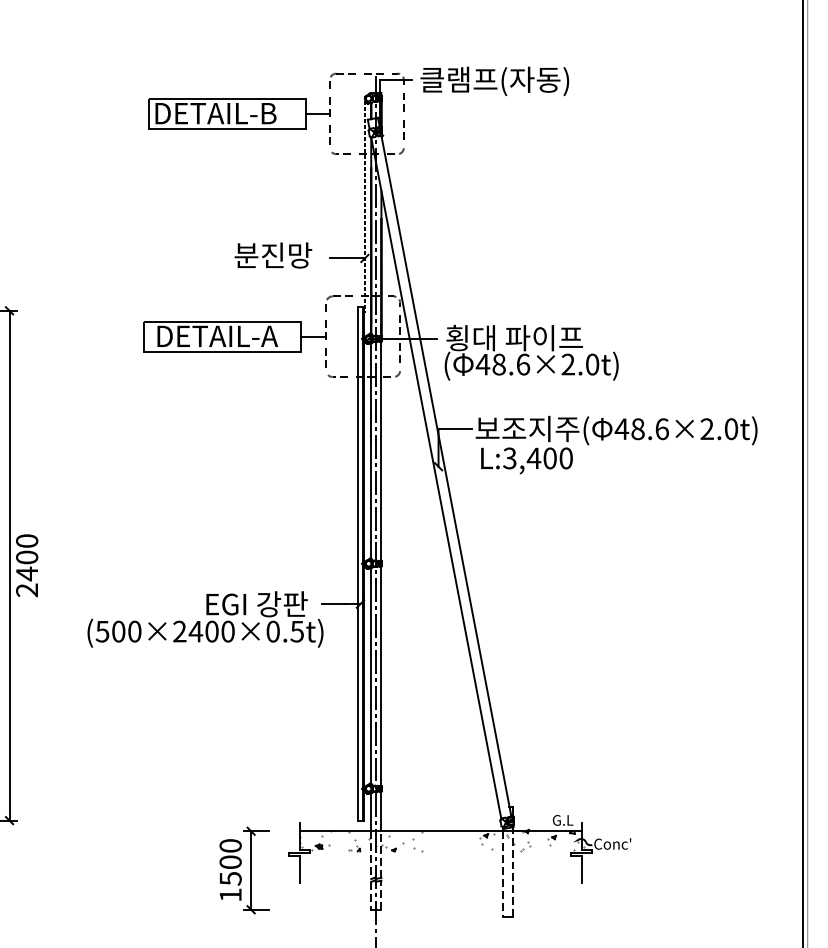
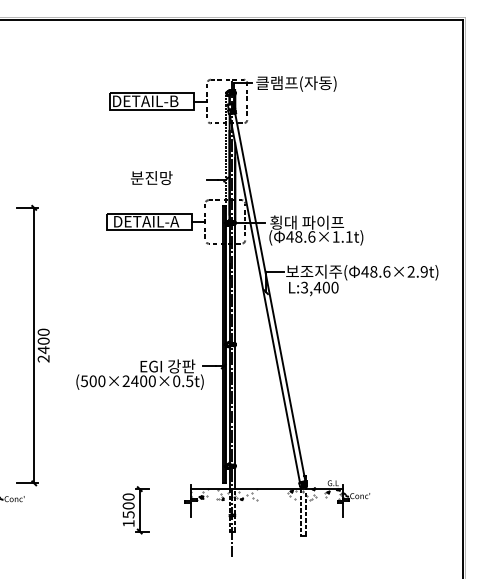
text: (272, 254) -> (151, 177), moved
text: (580, 363) -> (342, 236), 48.6×2.0t) -> 48.6×1.1t)
text: (729, 428) -> (423, 271), 48.6×2.0t) -> 48.6×2.9t)
part: (243, 870) -> (135, 510), moved

